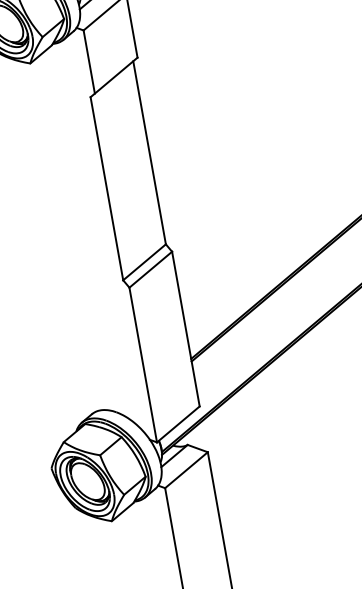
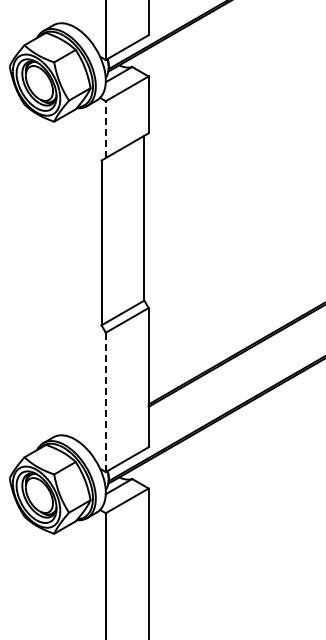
line: (88, 61) -> (105, 129), solid -> dashed
line: (142, 365) -> (105, 402), solid -> dashed

